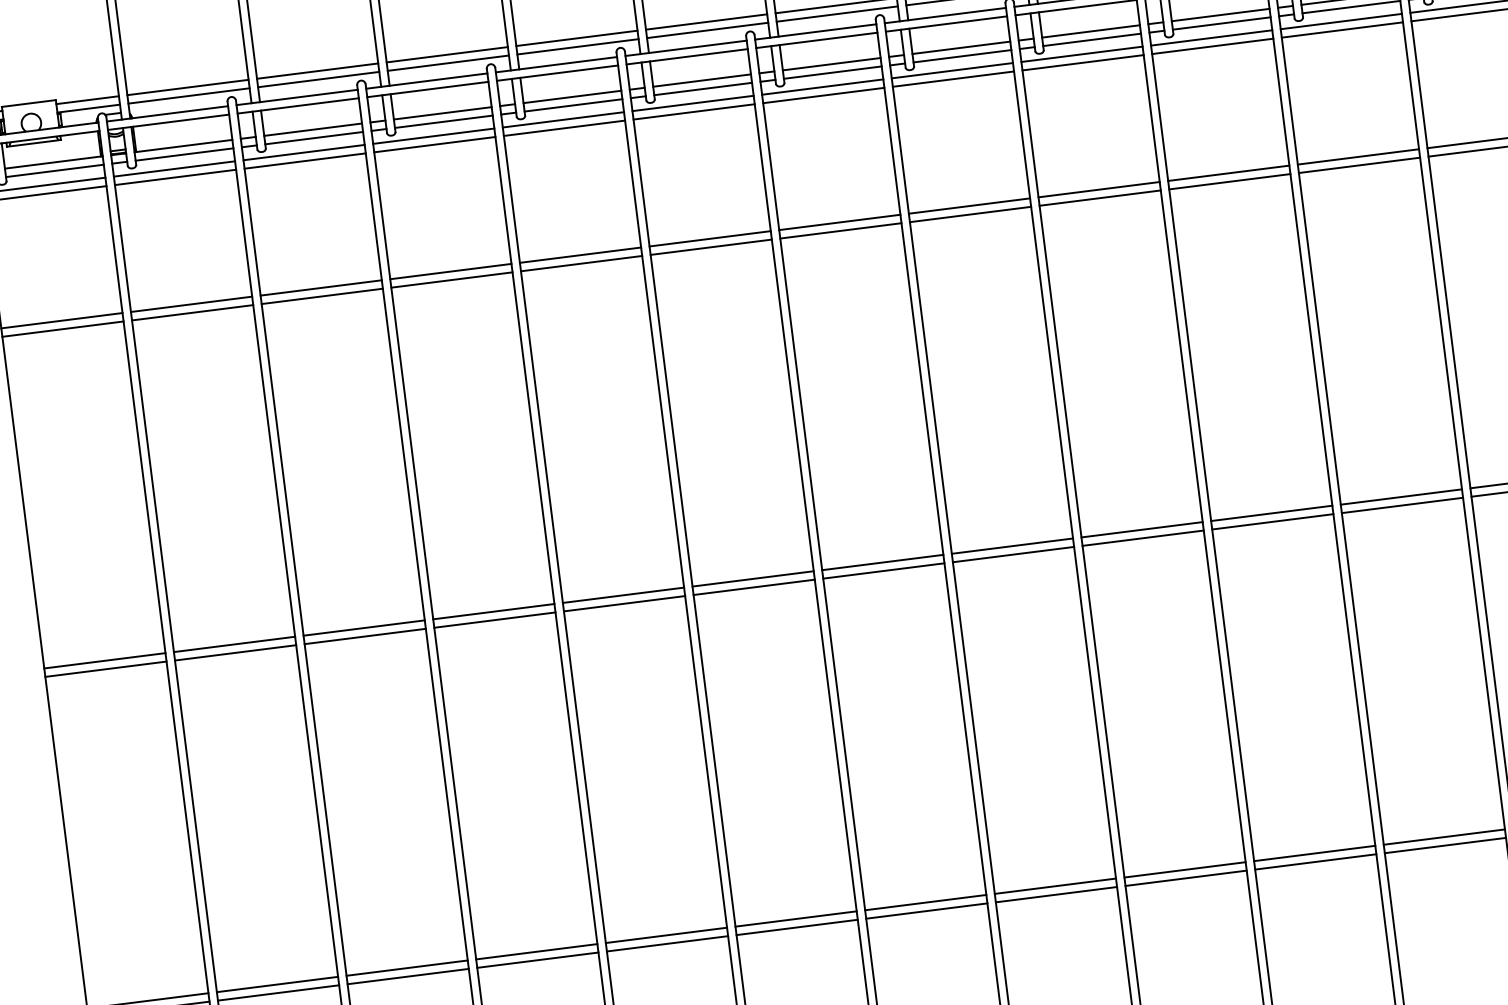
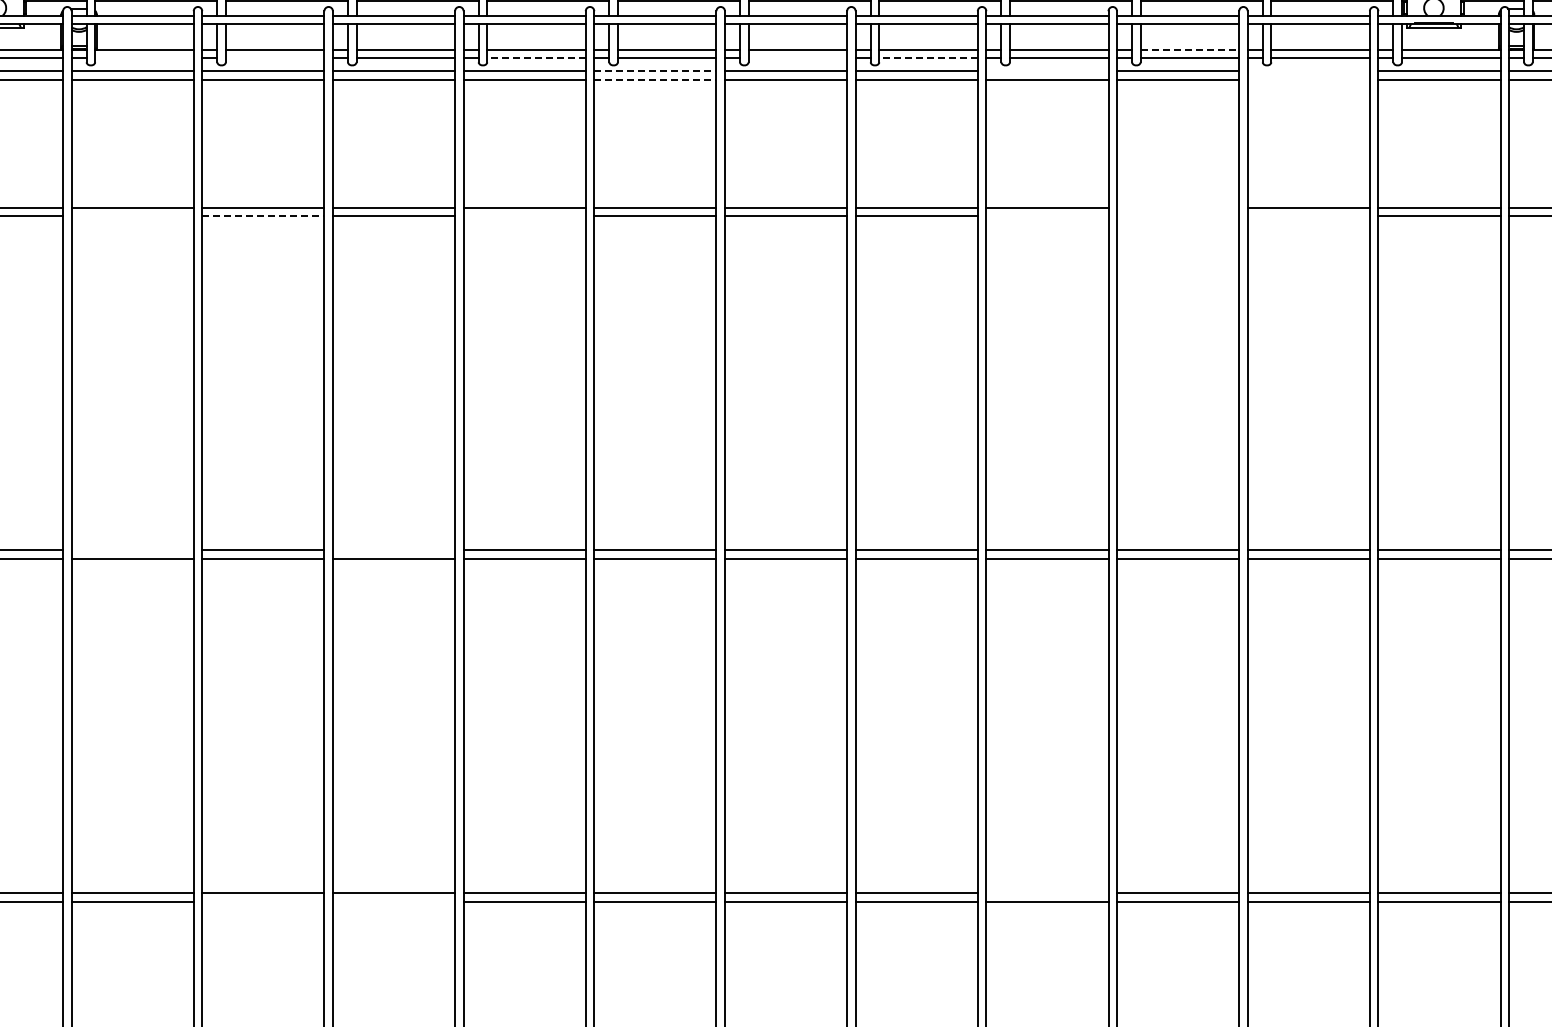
line: (1221, 14) -> (1190, 49), solid -> dashed
line: (1341, 21) -> (1308, 71), removed
line: (1342, 29) -> (1308, 79), removed
line: (1082, 54) -> (1047, 71), removed
line: (962, 56) -> (928, 58), solid -> dashed
line: (832, 72) -> (797, 58), removed
line: (693, 103) -> (655, 71), solid -> dashed
line: (573, 105) -> (536, 58), solid -> dashed
line: (694, 111) -> (655, 79), solid -> dashed
line: (313, 138) -> (274, 58), removed
line: (184, 154) -> (144, 58), removed
line: (1359, 165) -> (1308, 216), removed
line: (1229, 173) -> (1178, 207), removed
line: (1230, 181) -> (1178, 216), removed
line: (1100, 198) -> (1047, 216), removed
line: (581, 263) -> (524, 216), removed
line: (322, 296) -> (263, 216), solid -> dashed
line: (192, 313) -> (132, 216), removed
line: (493, 611) -> (393, 550), removed
line: (234, 644) -> (132, 550), removed
line: (1185, 870) -> (1047, 893), removed
line: (537, 959) -> (393, 901), removed
line: (408, 976) -> (263, 901), removed

